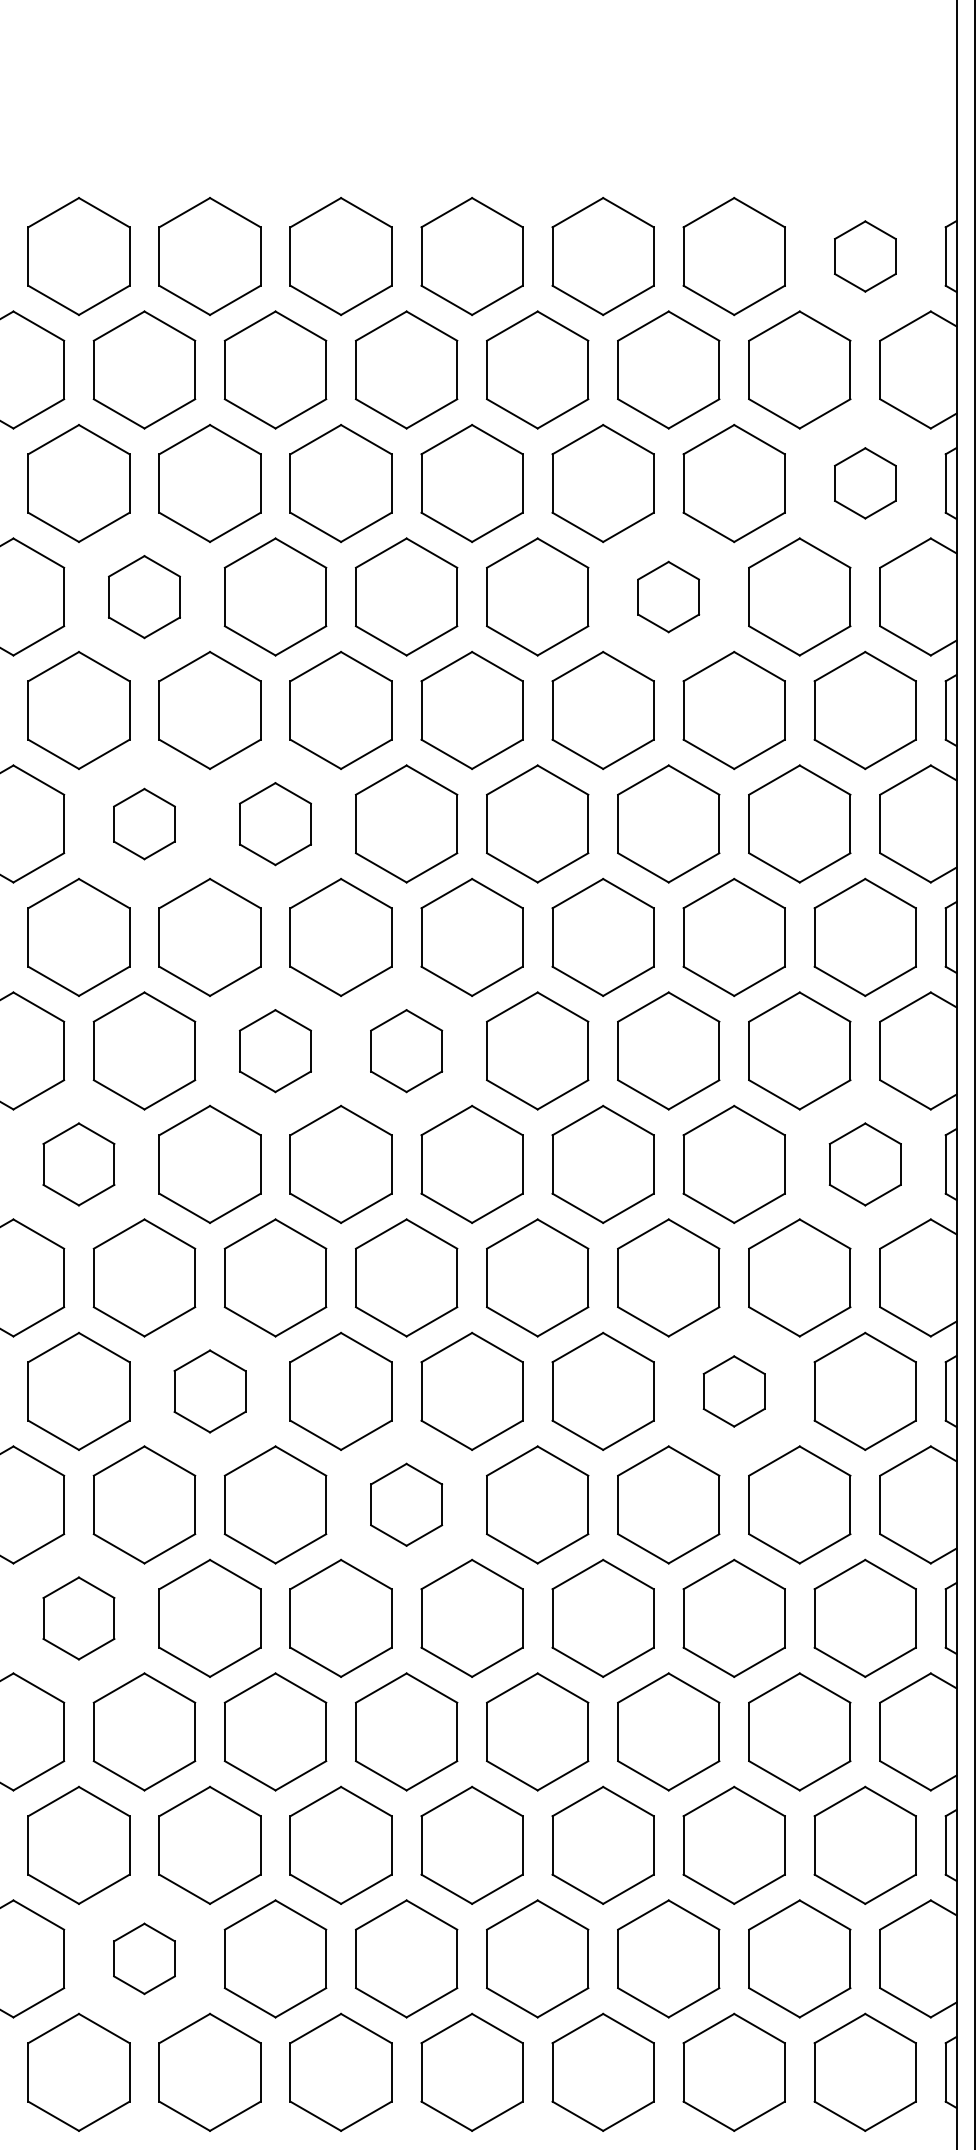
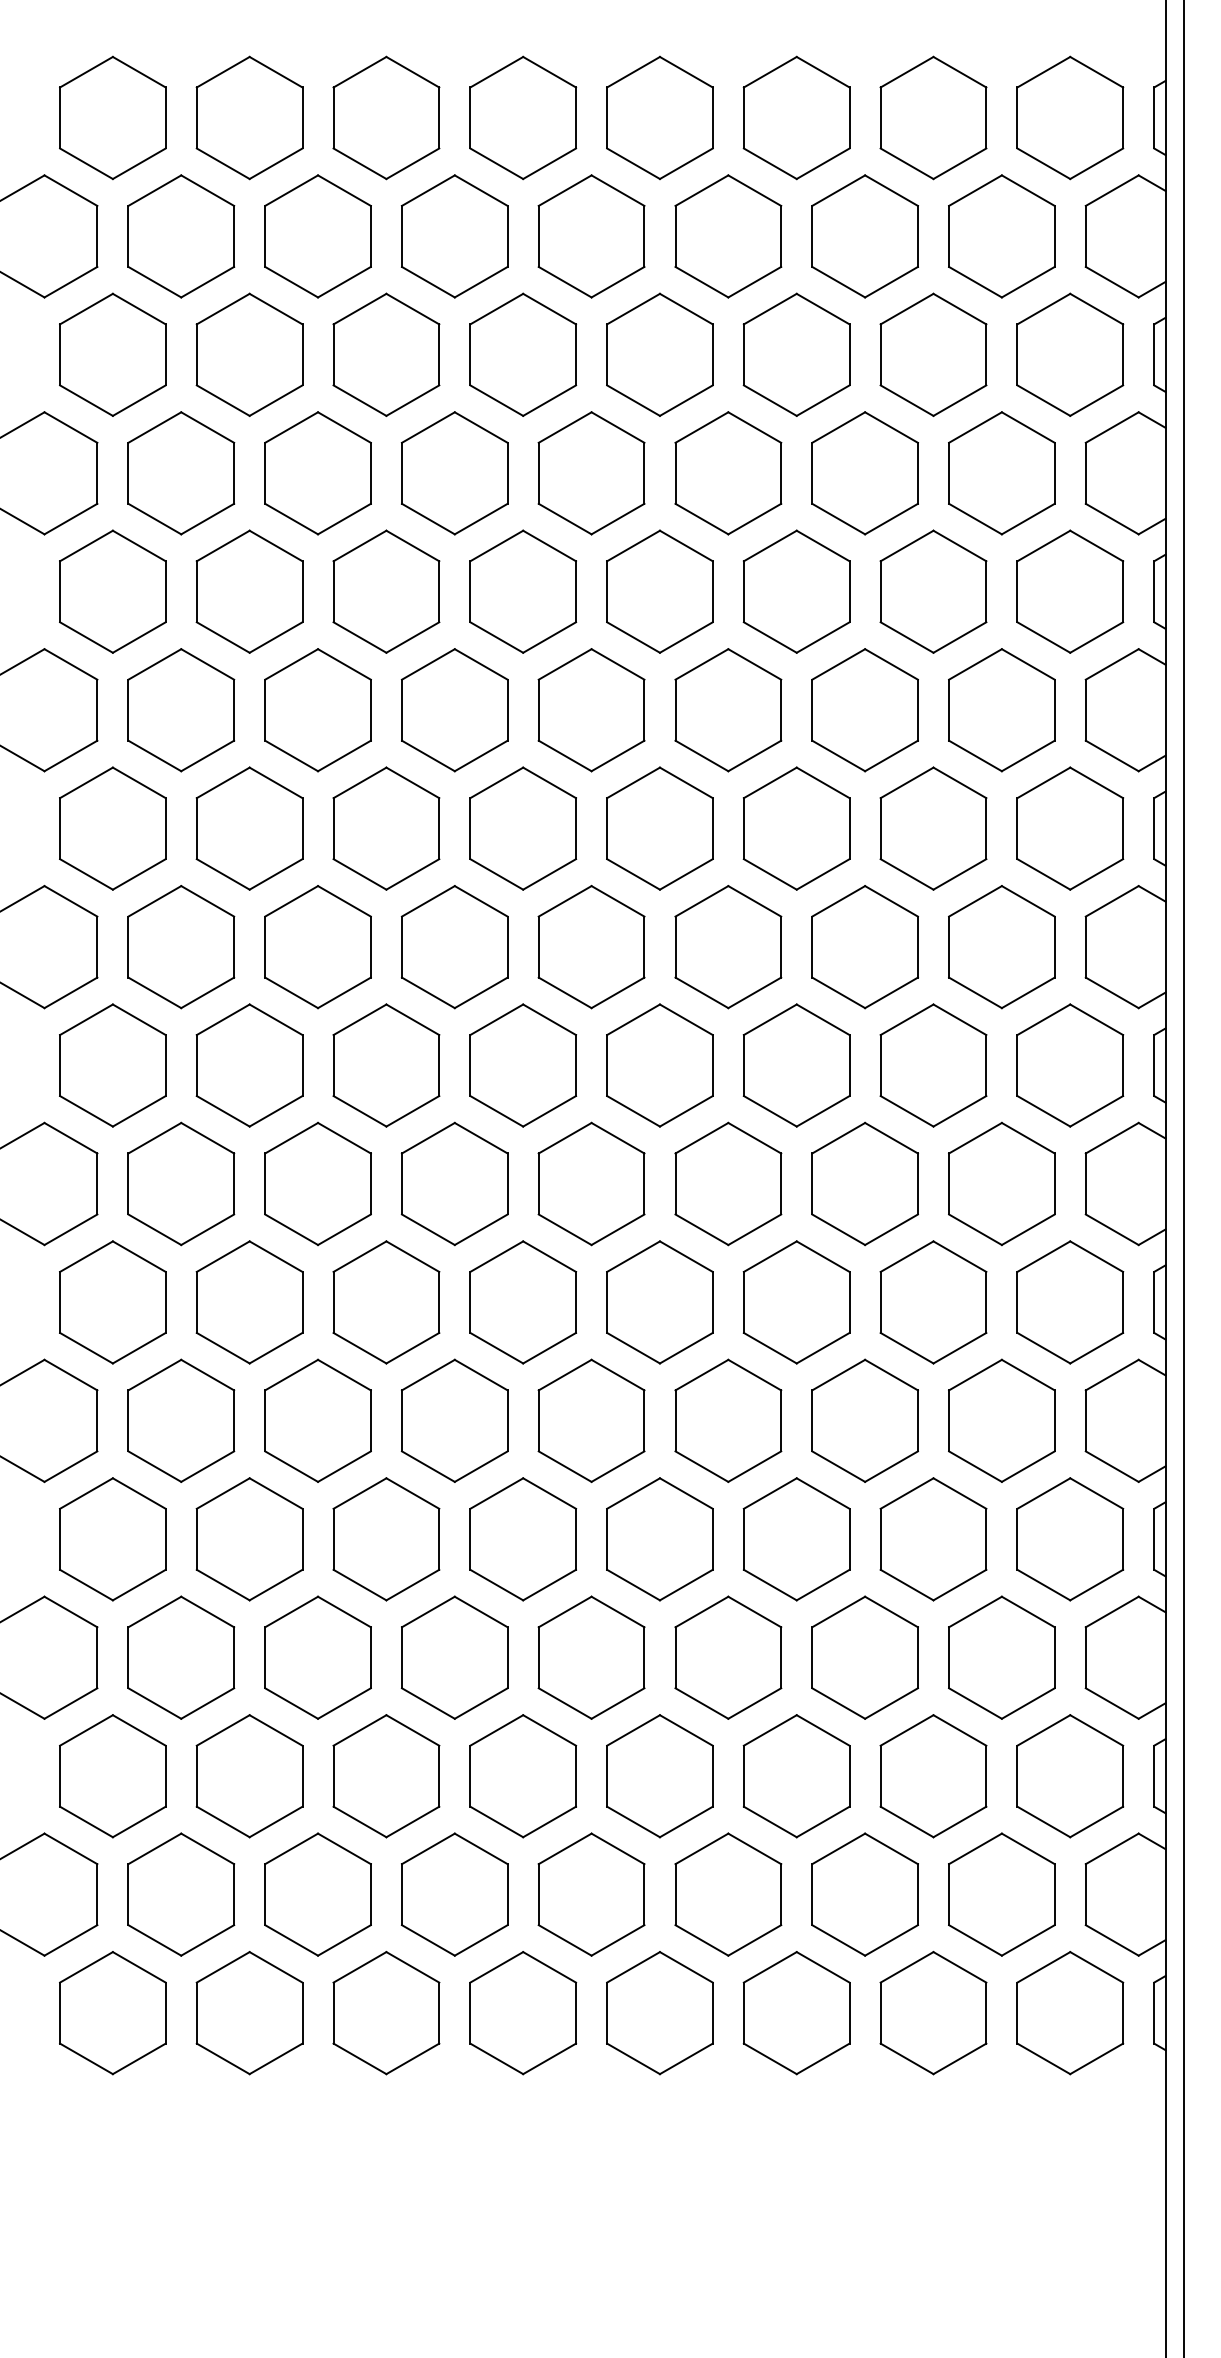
part: (865, 256) -> (1070, 117), size x1.67
part: (865, 483) -> (1070, 354), size x1.67
part: (143, 597) -> (317, 473), size x1.43
part: (668, 597) -> (864, 473), size x1.67
part: (143, 824) -> (317, 710), size x1.67
part: (275, 824) -> (454, 710), size x1.43
part: (275, 1051) -> (454, 947), size x1.43
part: (406, 1051) -> (591, 947), size x1.43
part: (78, 1164) -> (249, 1065), size x1.43
part: (865, 1164) -> (1070, 1065), size x1.43
part: (210, 1391) -> (386, 1302), size x1.43
part: (734, 1391) -> (933, 1302), size x1.67
part: (406, 1504) -> (591, 1420), size x1.43
part: (78, 1618) -> (249, 1539), size x1.43
part: (143, 1958) -> (317, 1894), size x1.67

